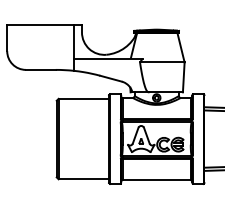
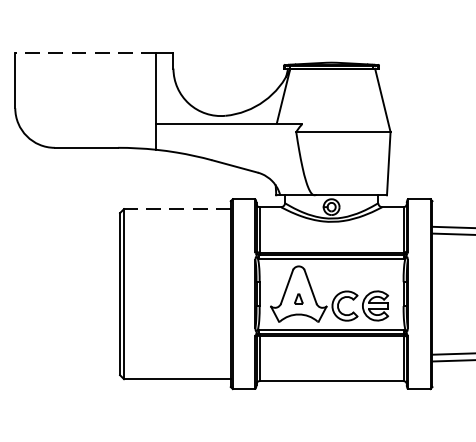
line: (40, 25) -> (85, 53), solid -> dashed
line: (83, 98) -> (176, 208), solid -> dashed

